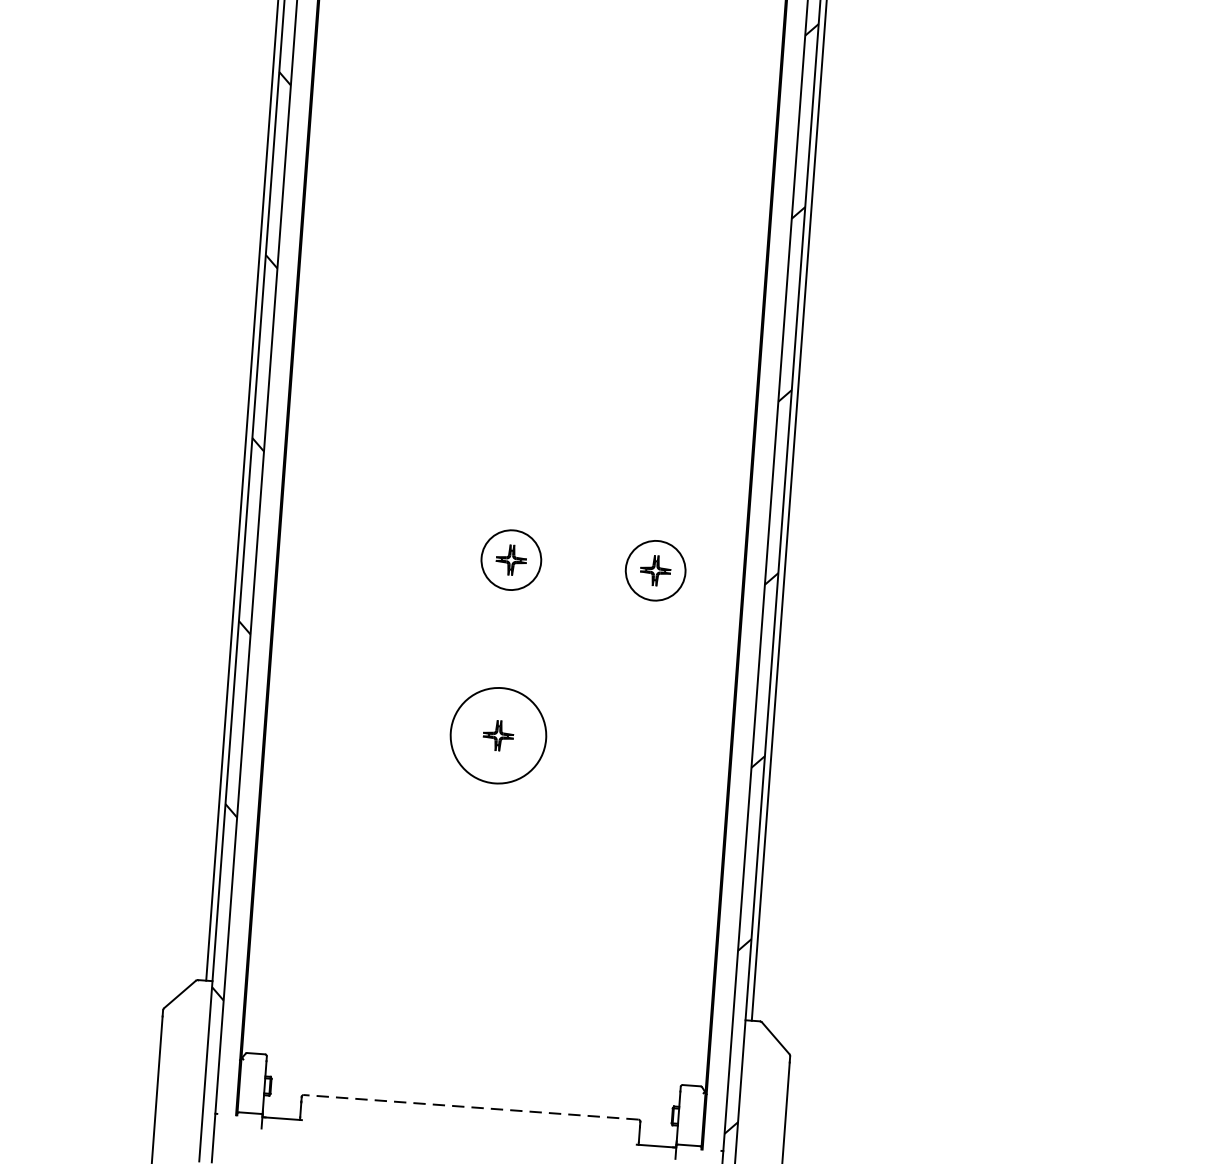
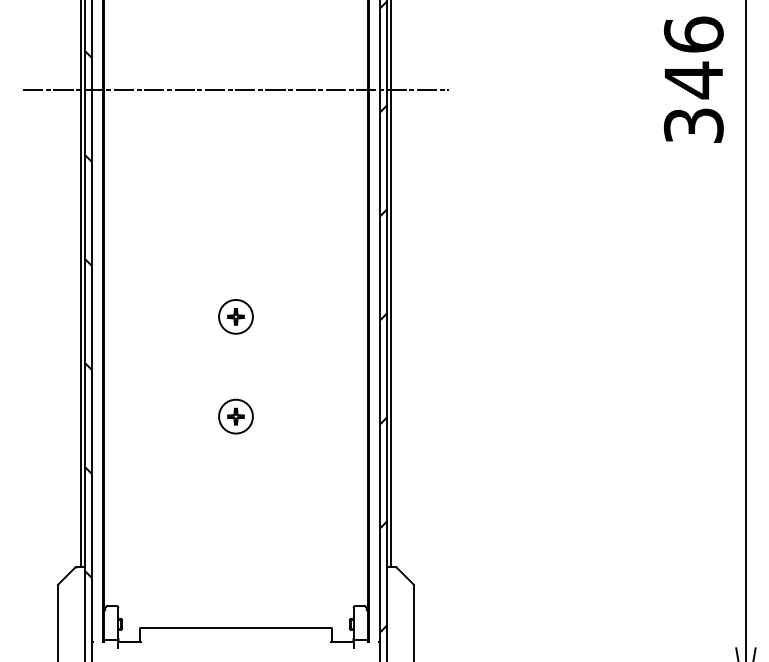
line: (539, 159) -> (235, 89), added
part: (654, 570) -> (317, 316), removed
circle: (497, 735) -> (235, 416), size x0.62
line: (470, 1106) -> (235, 627), dashed -> solid

